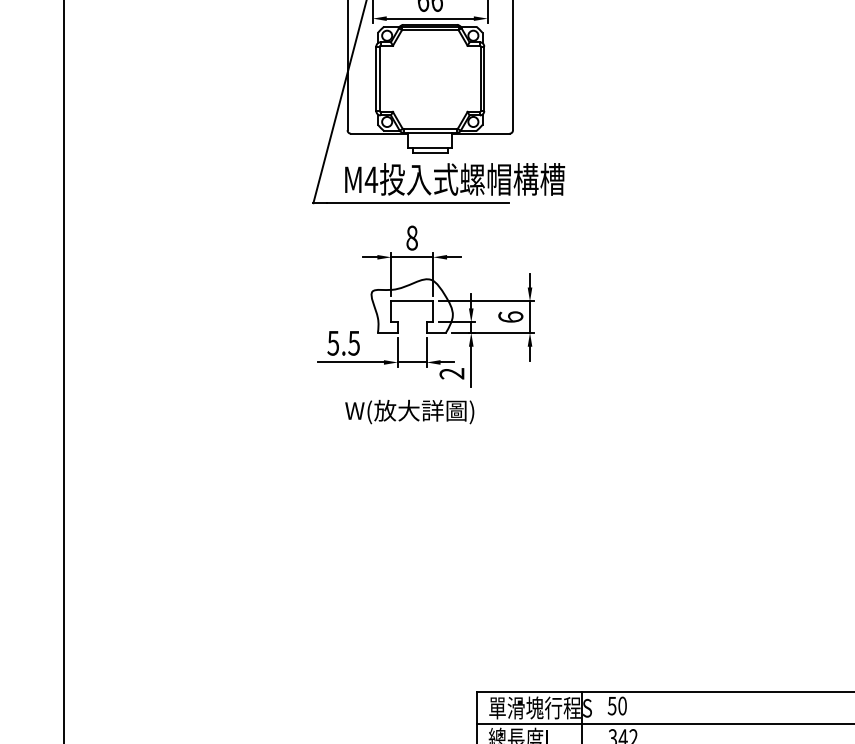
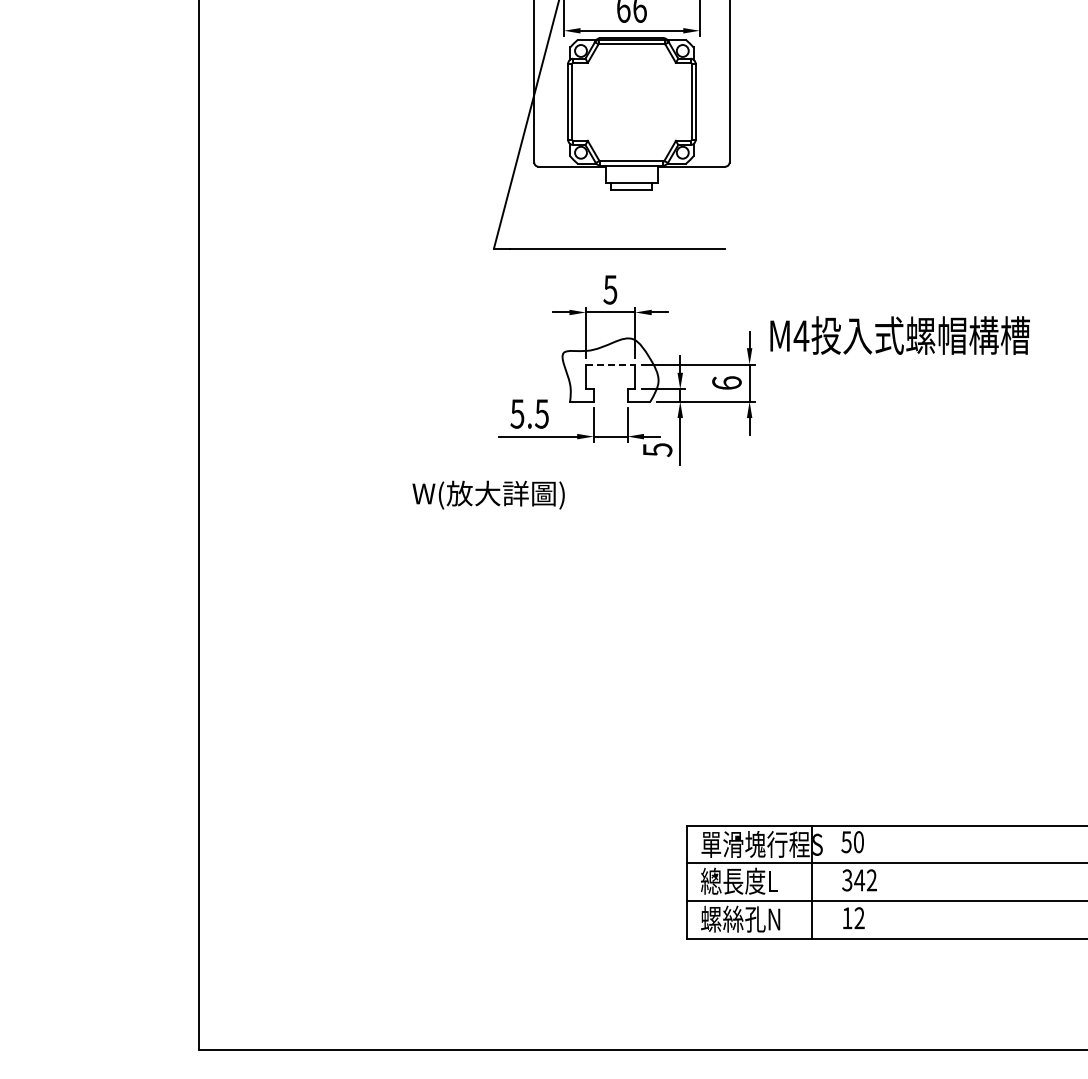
text: (454, 179) -> (899, 335), moved
text: (412, 237) -> (610, 289), 8 -> 5
line: (412, 301) -> (610, 364), solid -> dashed
text: (451, 374) -> (657, 450), 2 -> 5
text: (409, 411) -> (488, 494), moved

